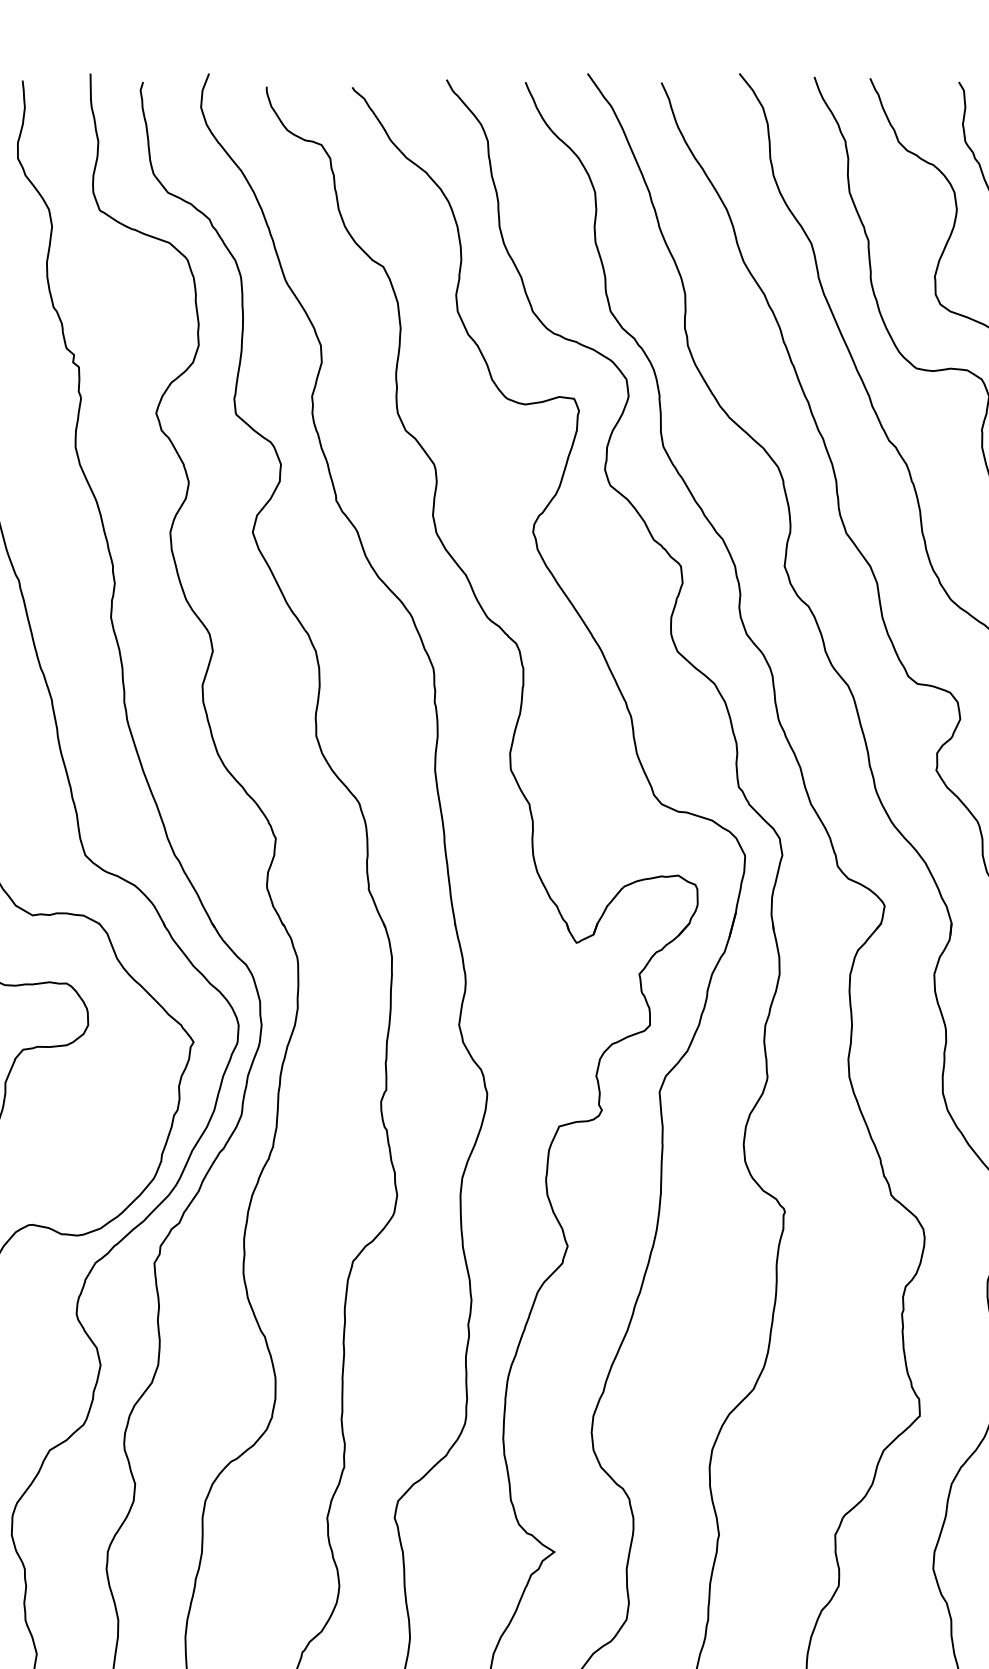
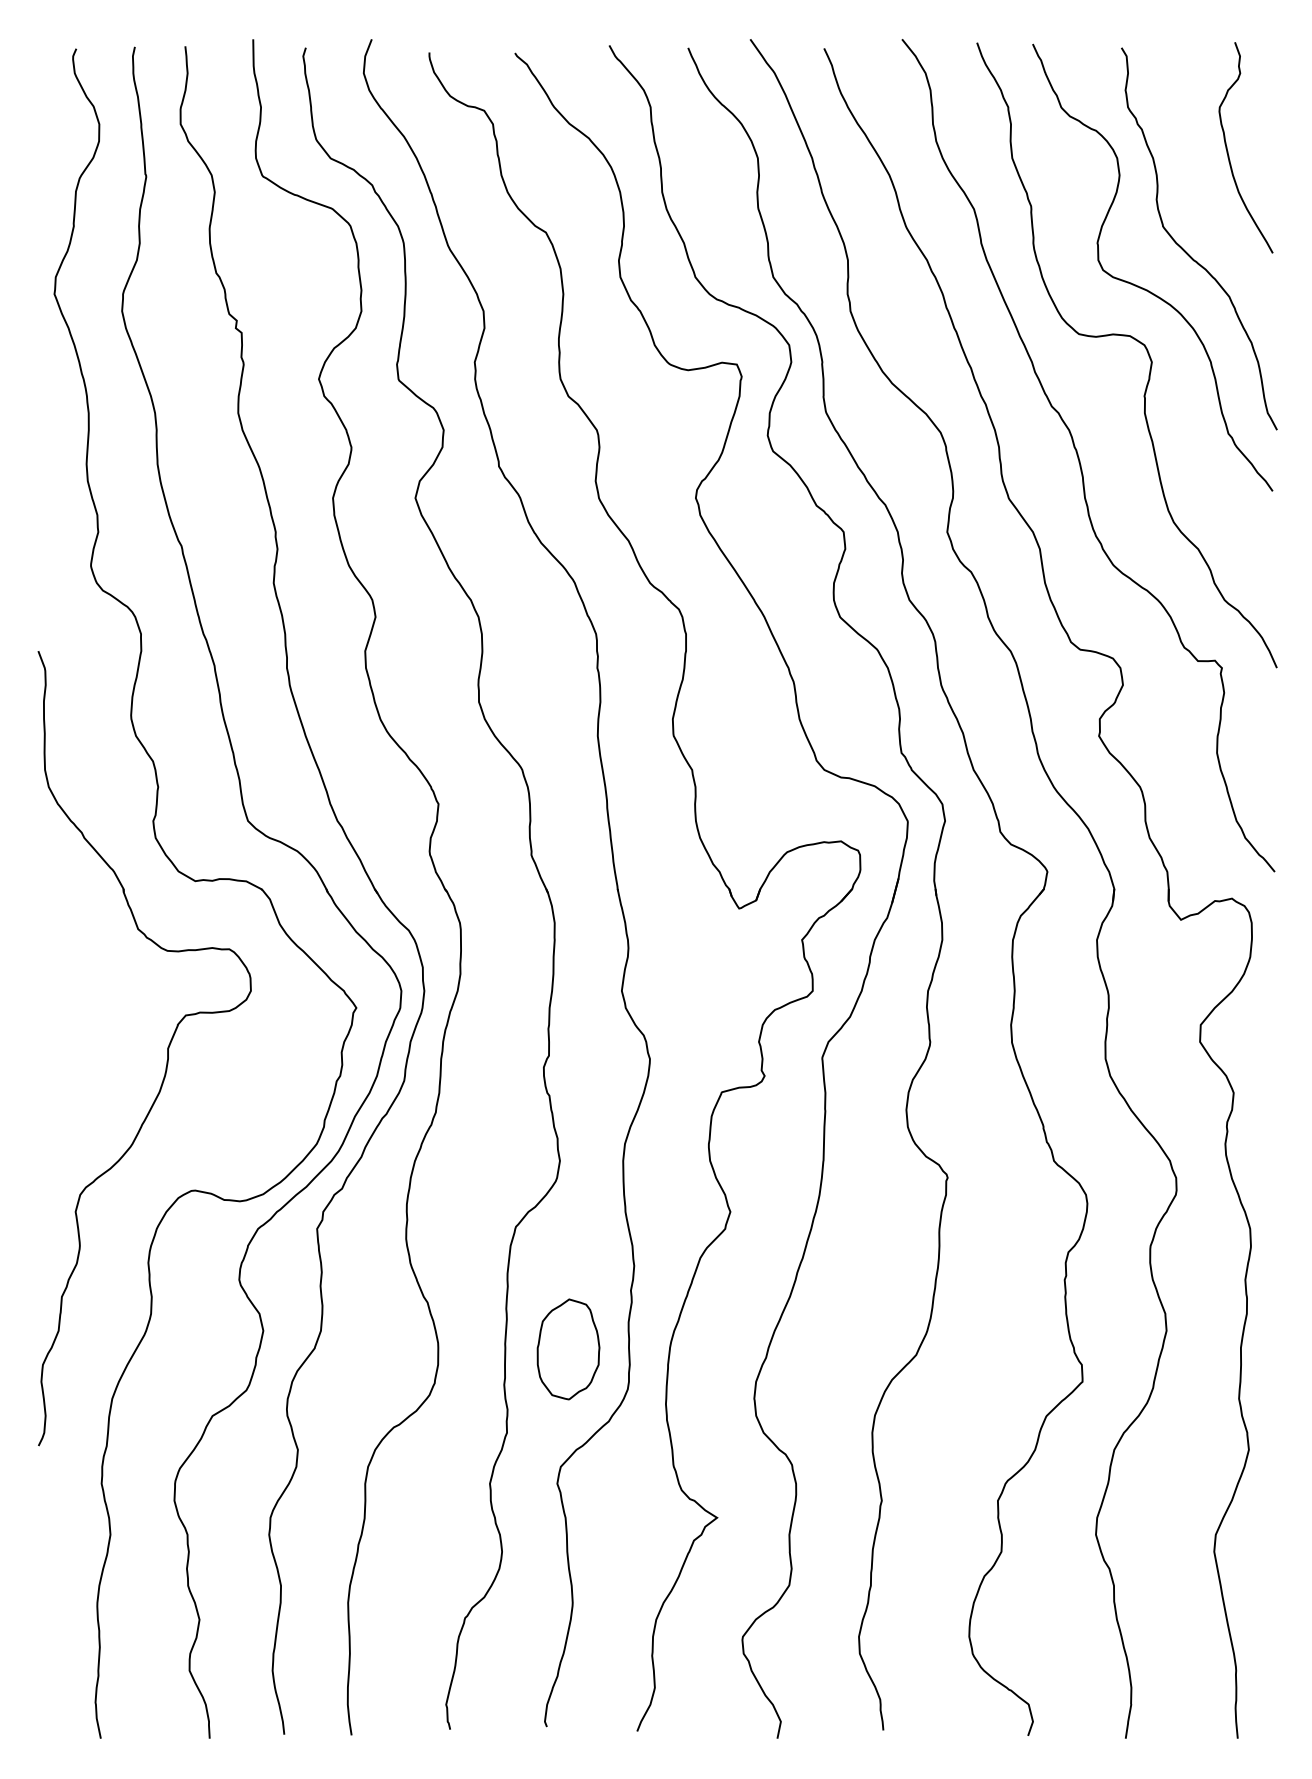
part: (405, 1383) -> (568, 1349), added

